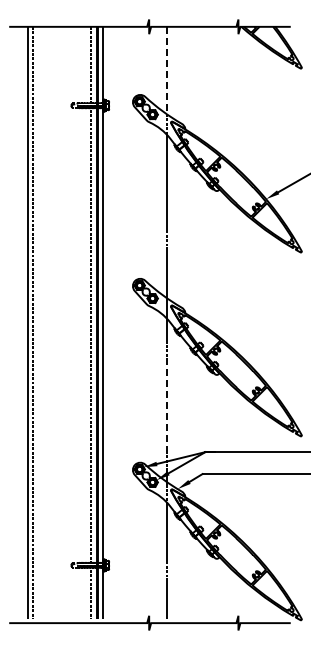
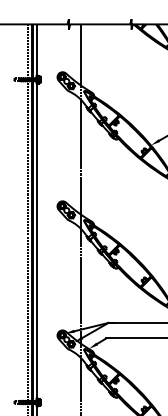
line: (166, 70) -> (81, 55), dashed -> solid
line: (166, 404) -> (81, 289), dashed -> solid

